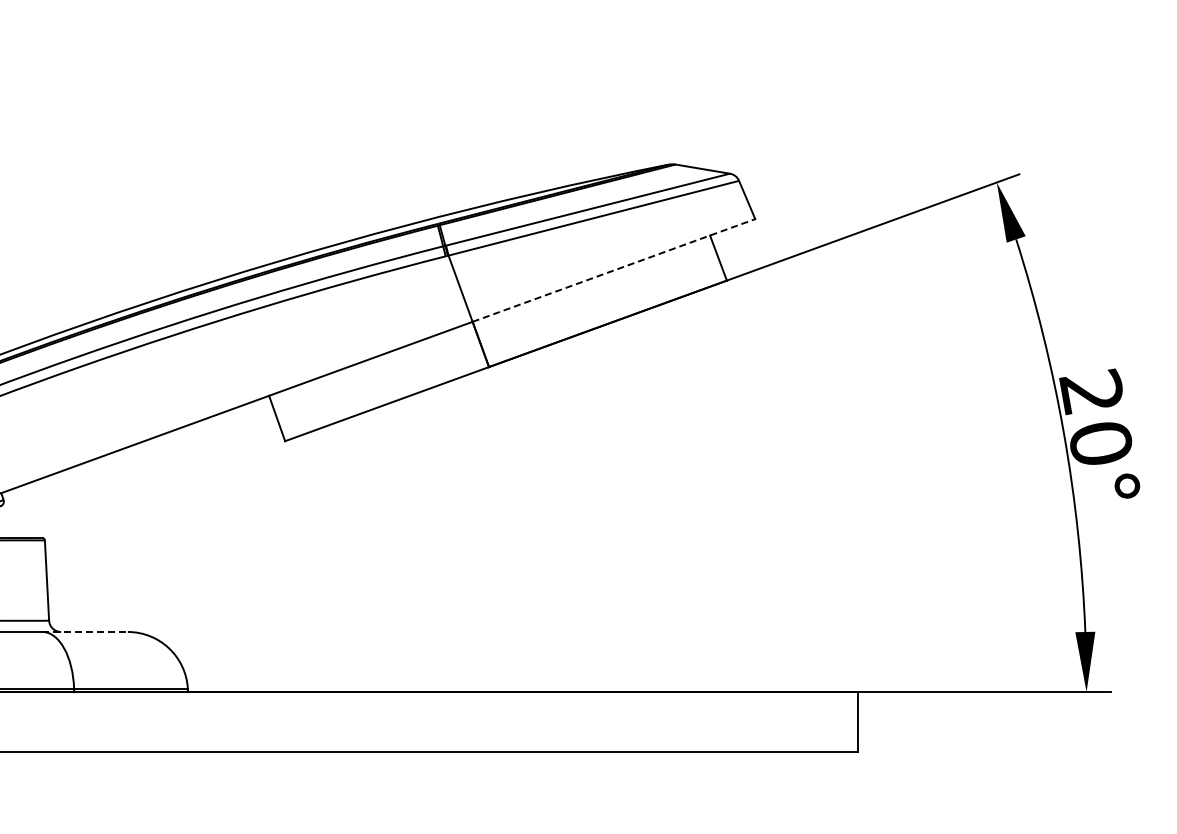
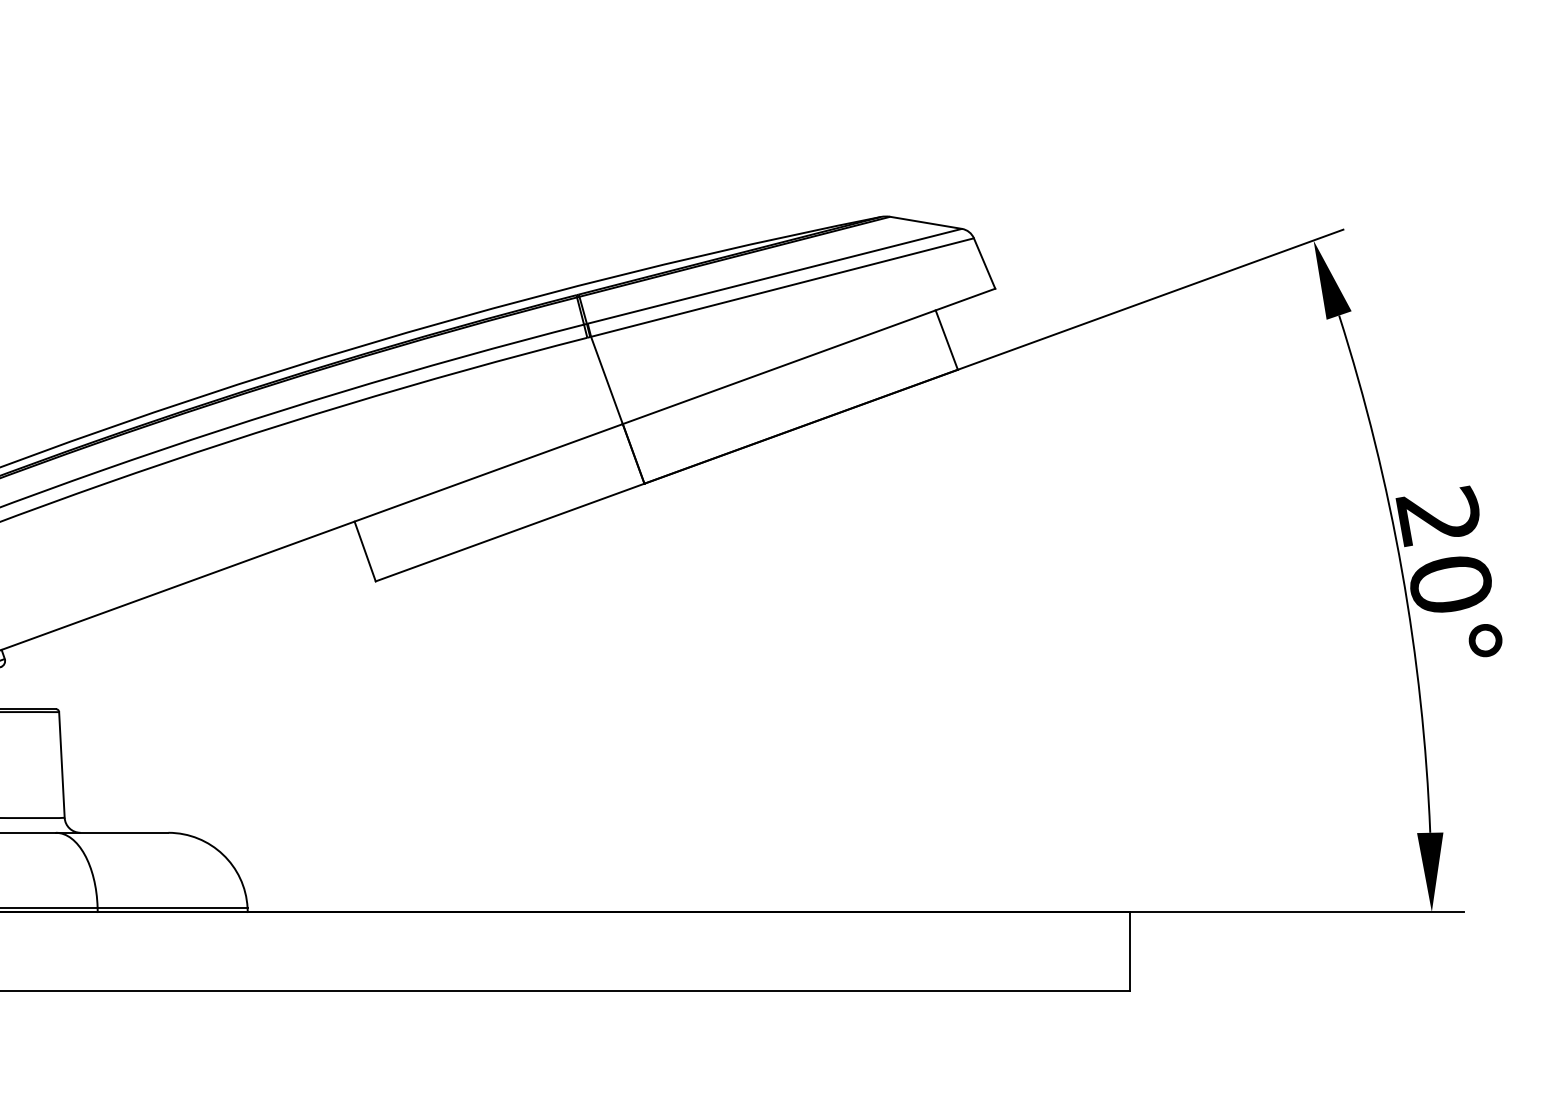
line: (614, 270) -> (809, 356), dashed -> solid
line: (85, 631) -> (112, 832), dashed -> solid

